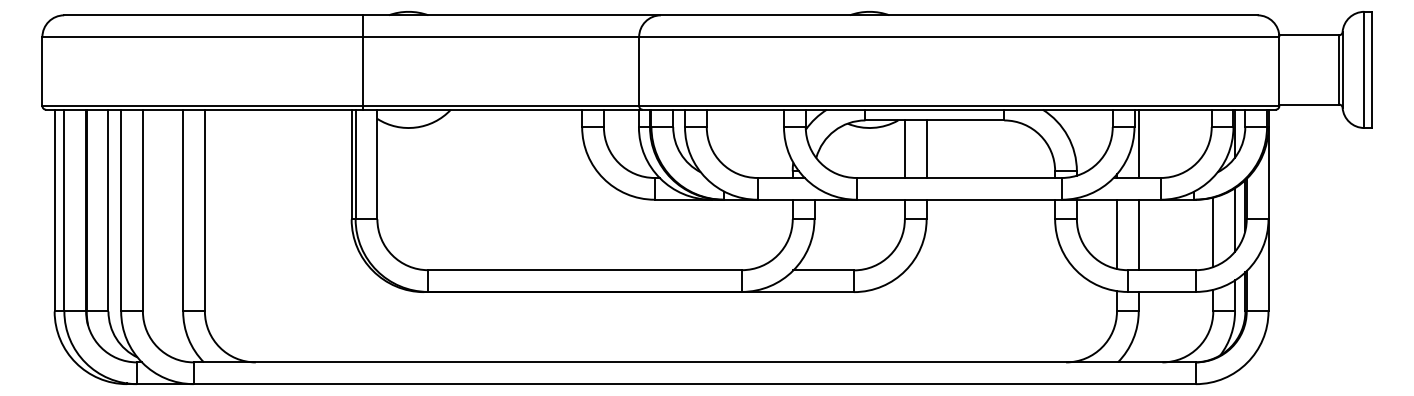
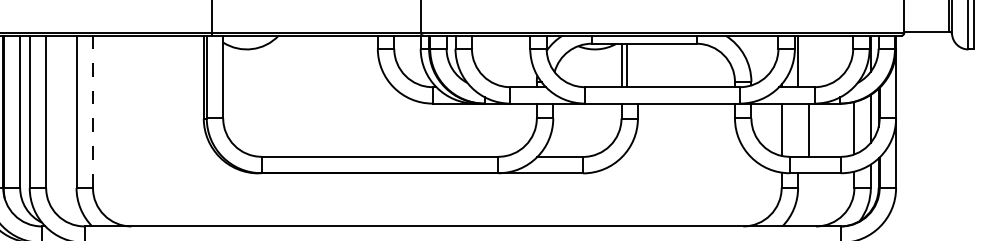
line: (926, 148) -> (627, 64), moved
line: (204, 210) -> (92, 111), solid -> dashed
line: (1138, 234) -> (808, 129), moved

